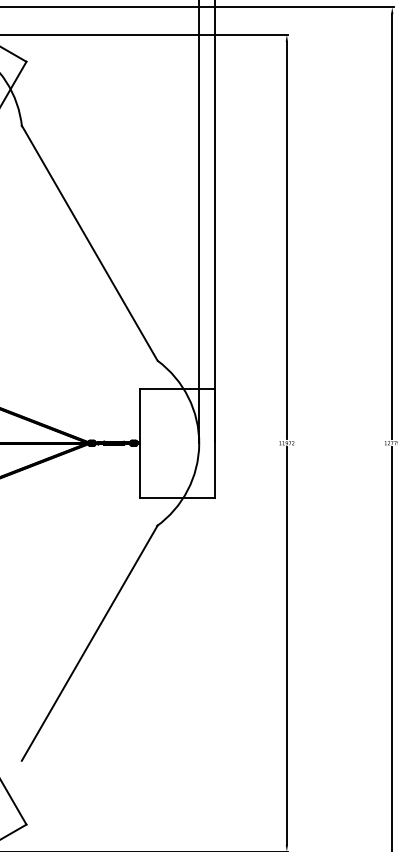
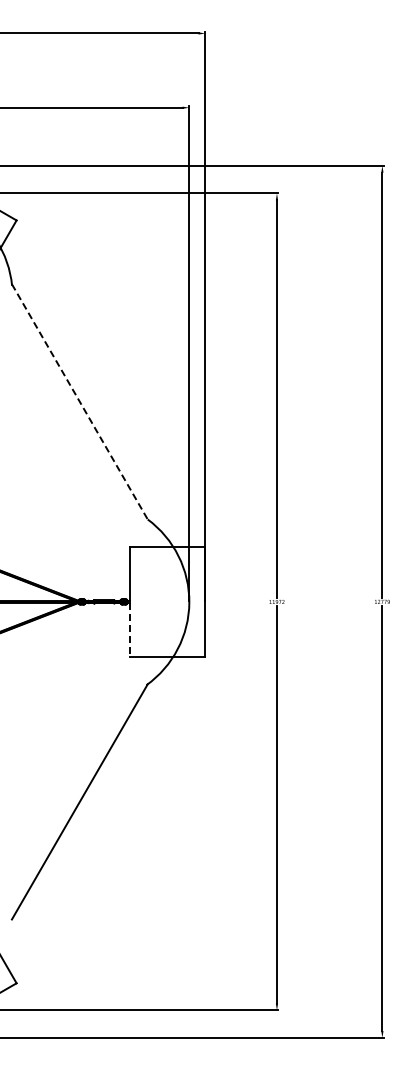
line: (89, 242) -> (79, 401), solid -> dashed
line: (140, 470) -> (130, 629), solid -> dashed

